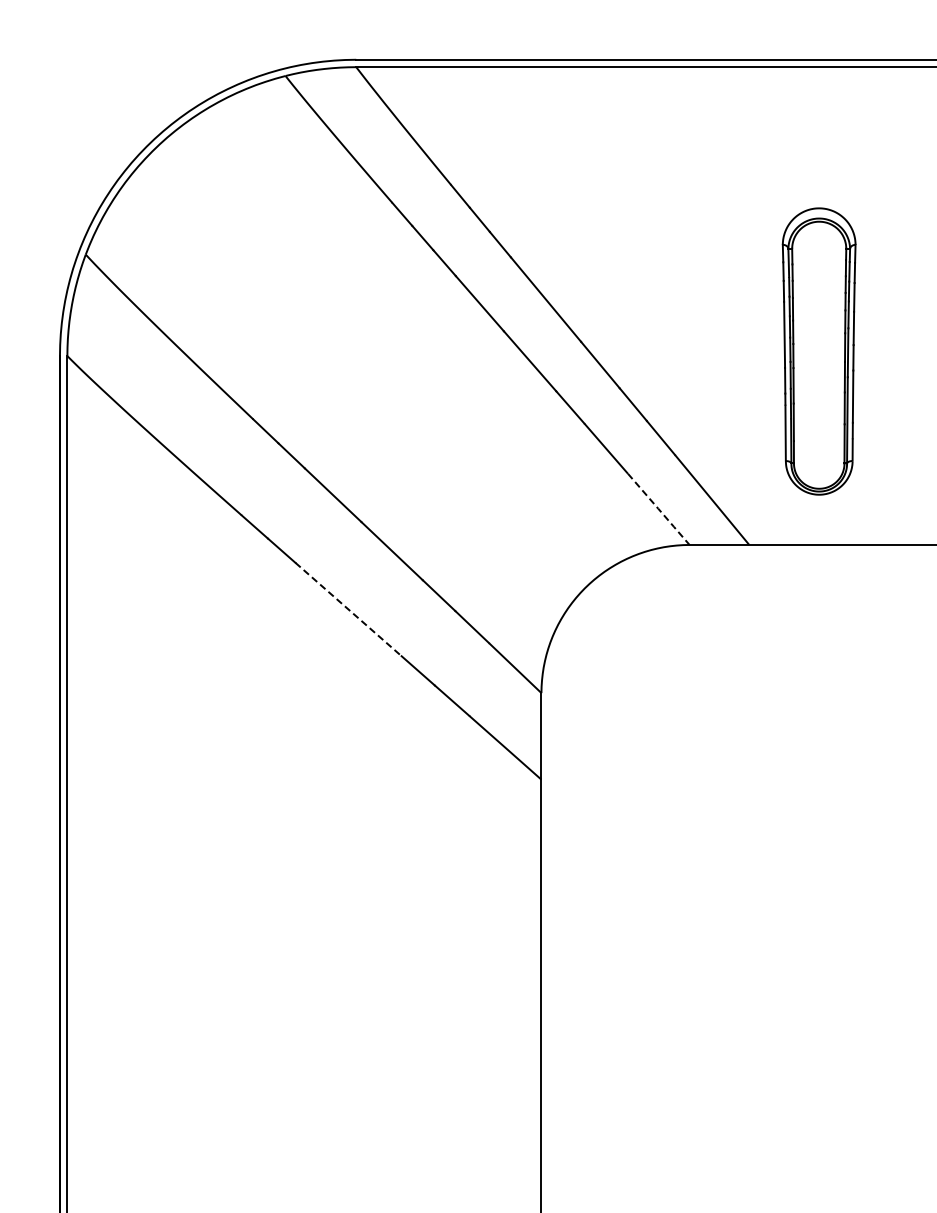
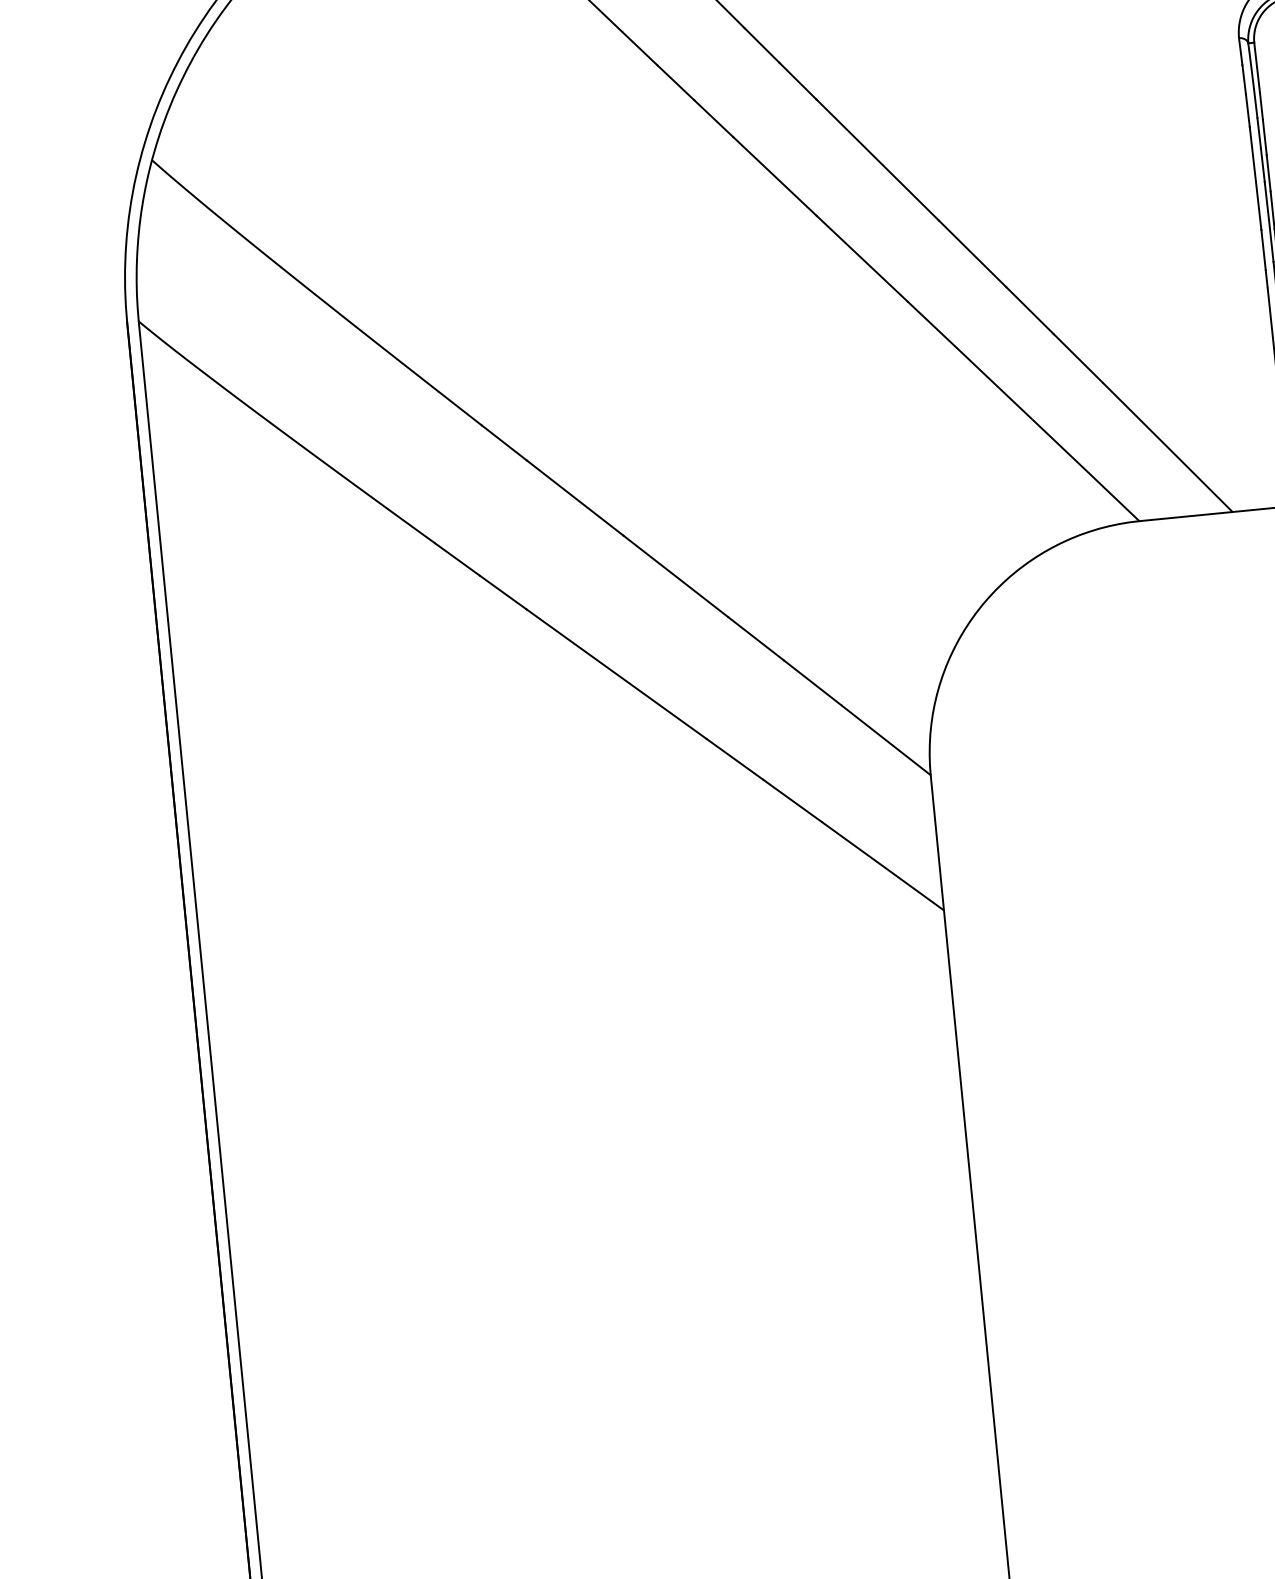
line: (658, 509) -> (1085, 470), dashed -> solid
line: (348, 609) -> (616, 674), dashed -> solid

